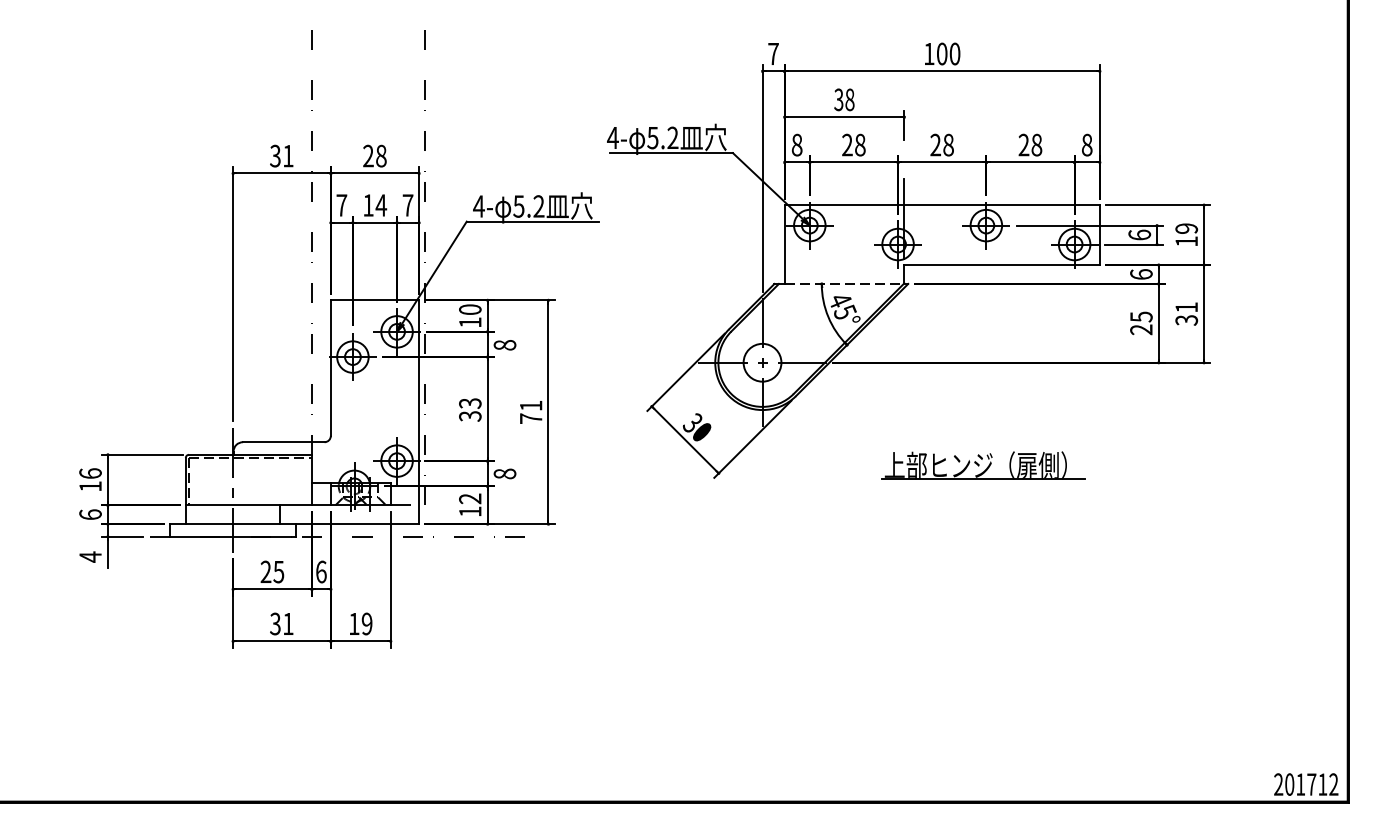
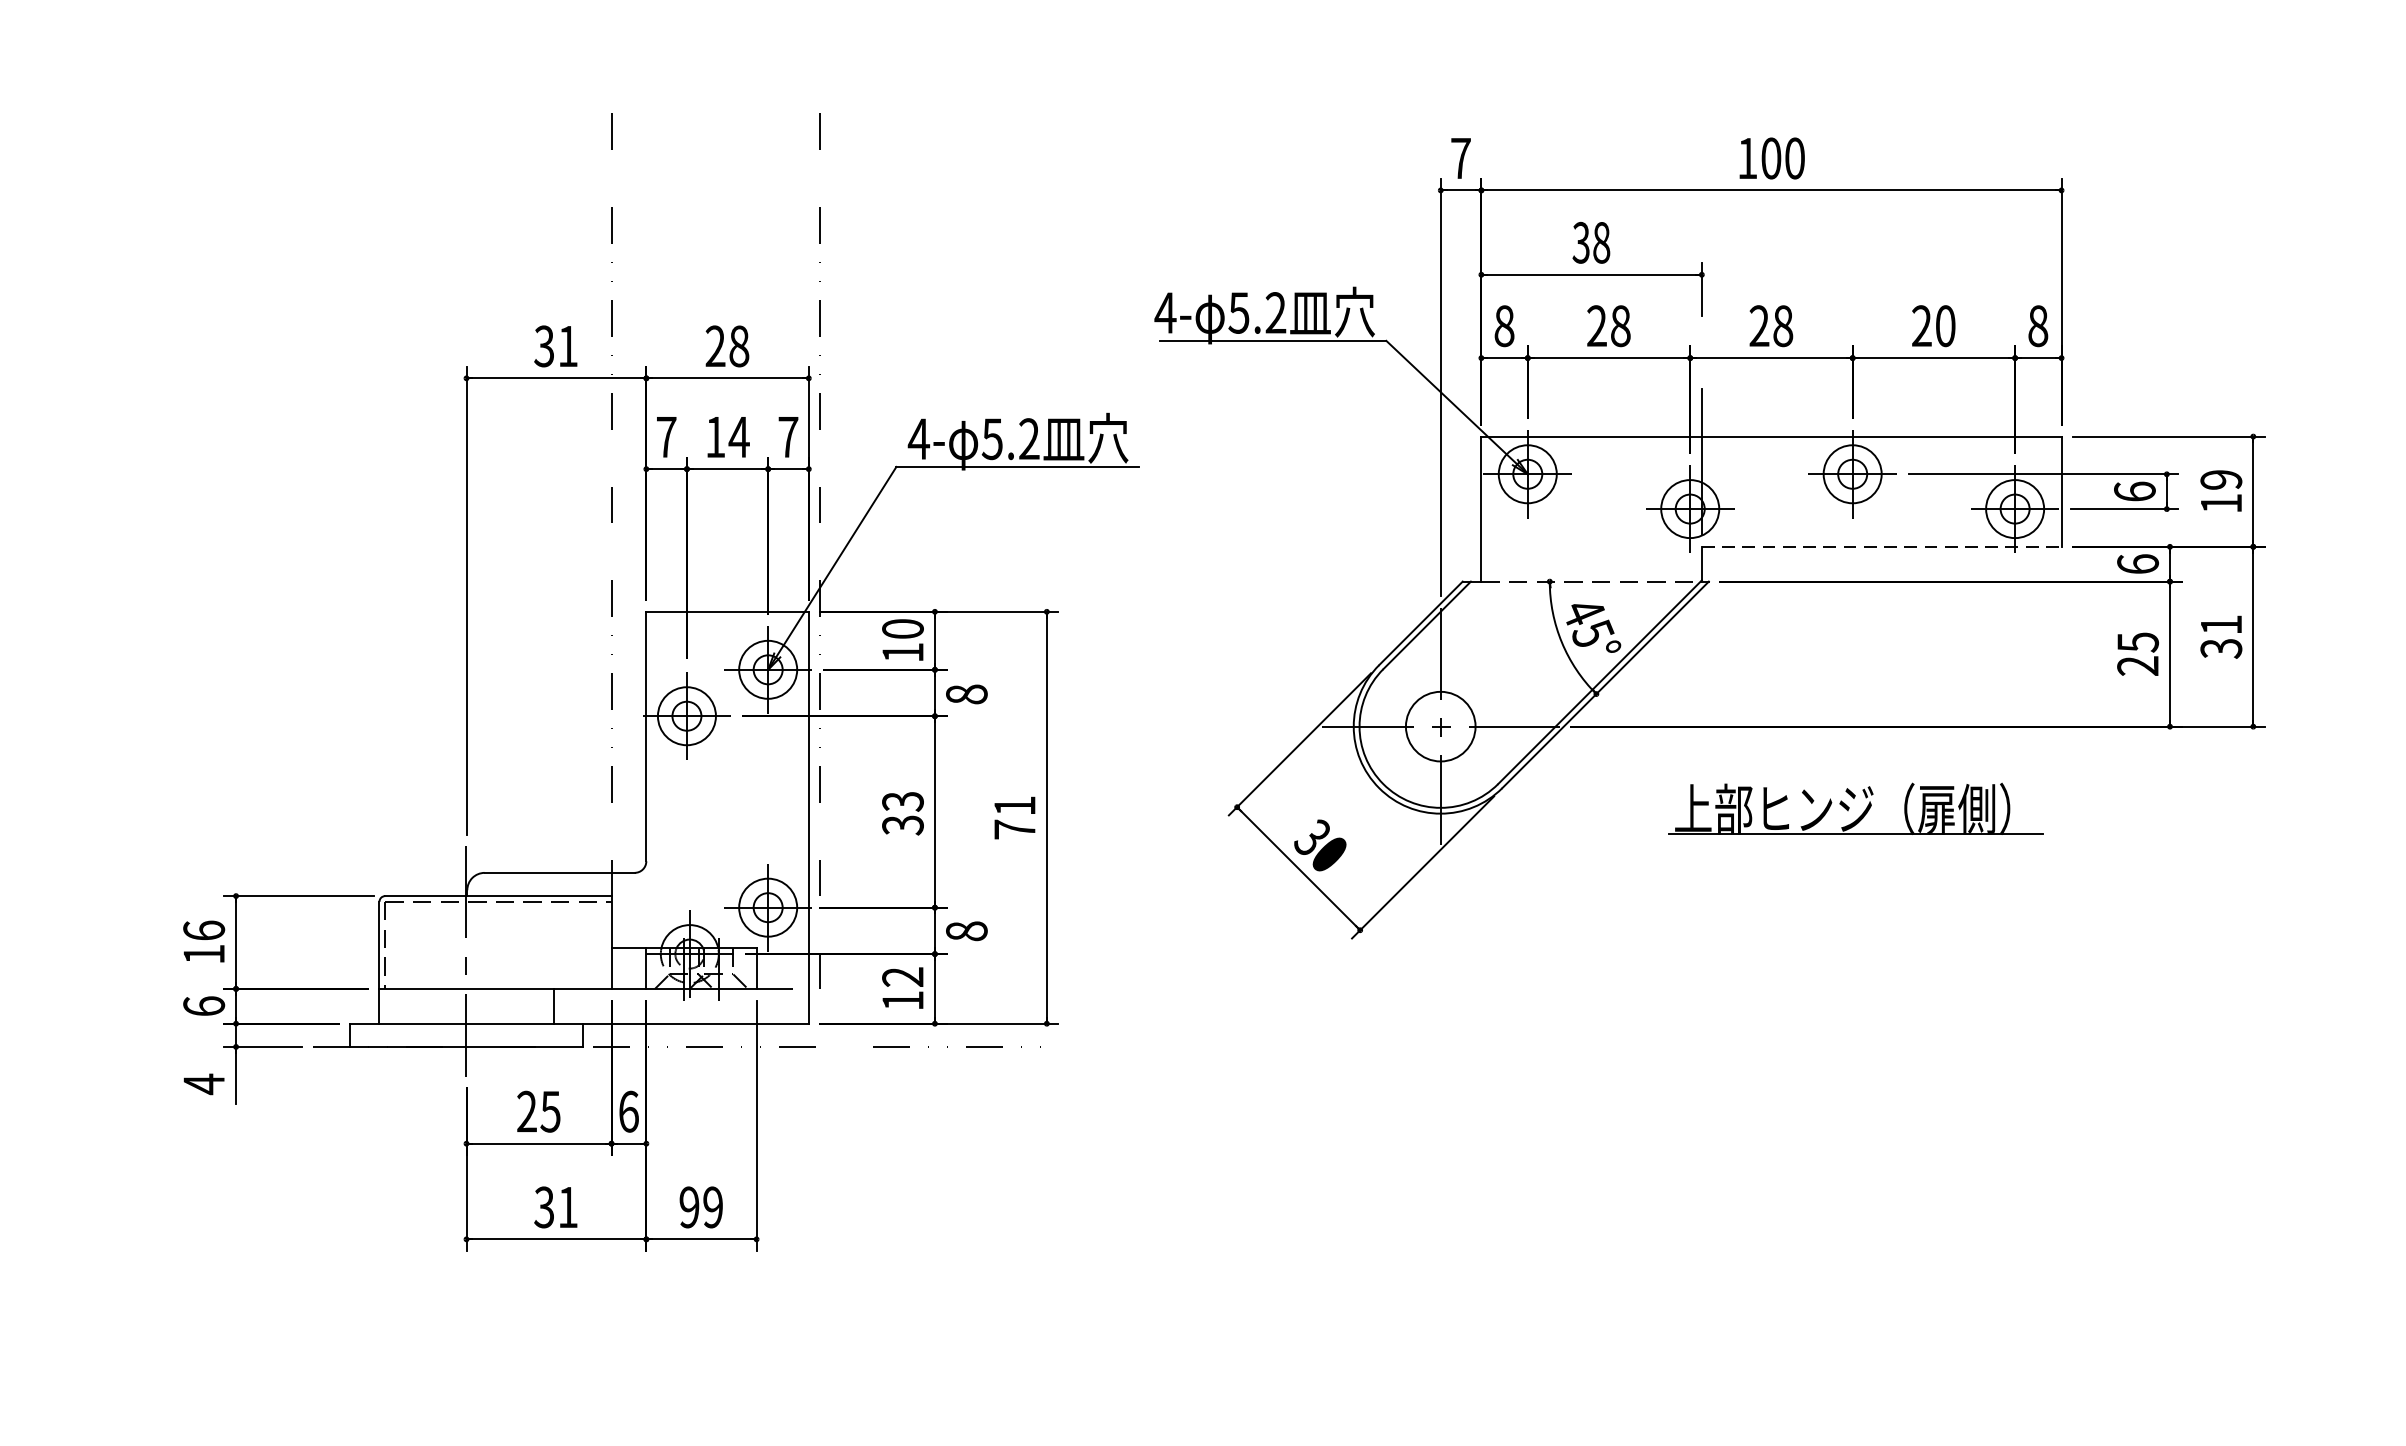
text: (1036, 145) -> (1944, 326), 28 -> 20
line: (1002, 265) -> (1882, 547), solid -> dashed
part: (983, 465) -> (1856, 808), moved
text: (354, 623) -> (689, 1206), 19 -> 99

